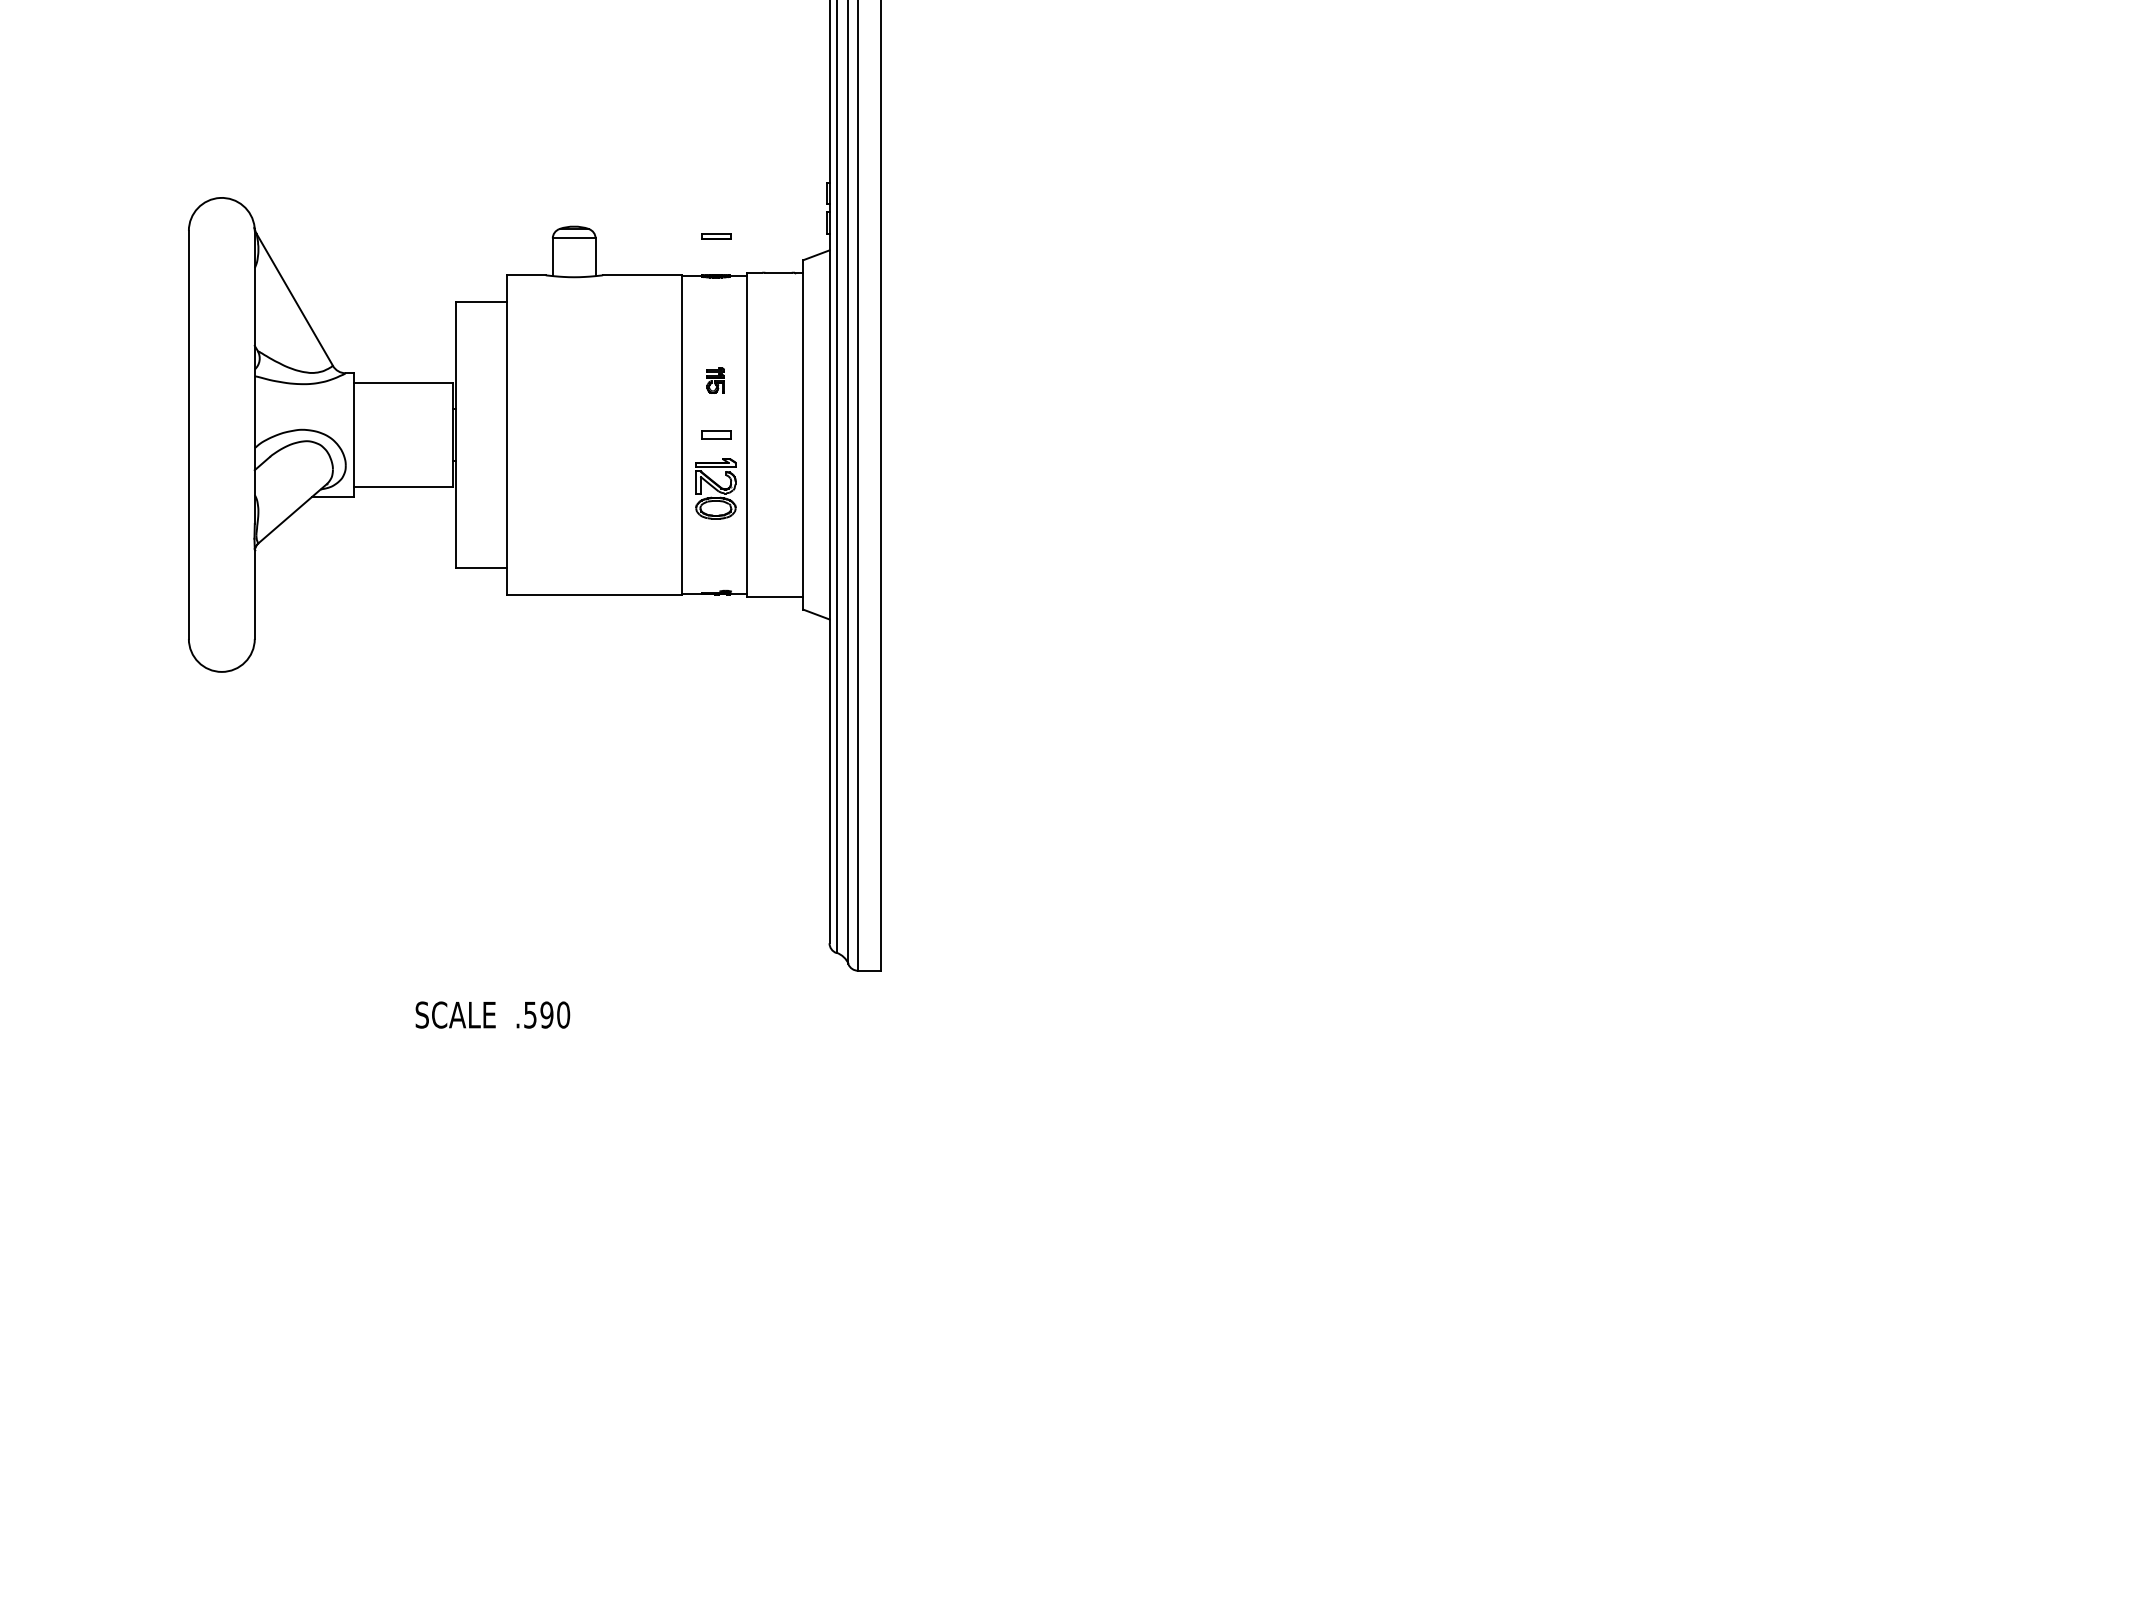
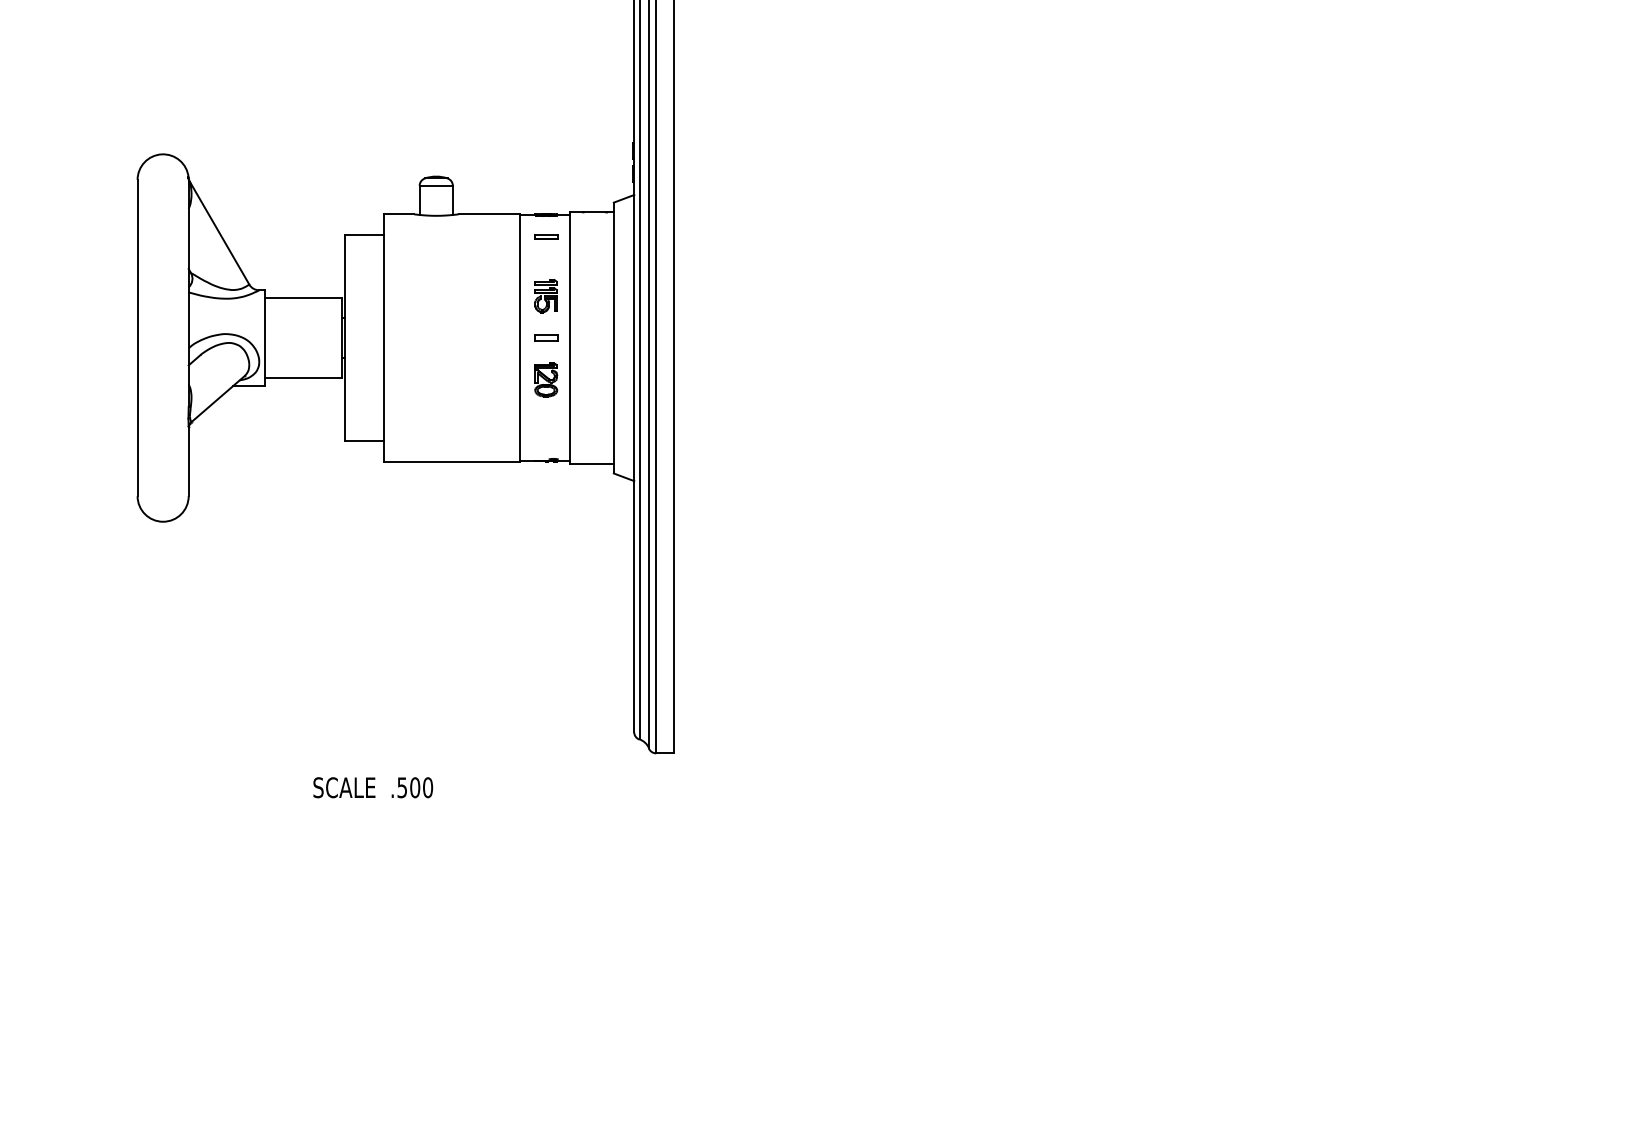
part: (716, 236) -> (546, 236), moved
part: (715, 380) -> (545, 295), size x1.67
part: (716, 488) -> (546, 379), size x0.71
text: (546, 1014) -> (414, 787), .590 -> .500

